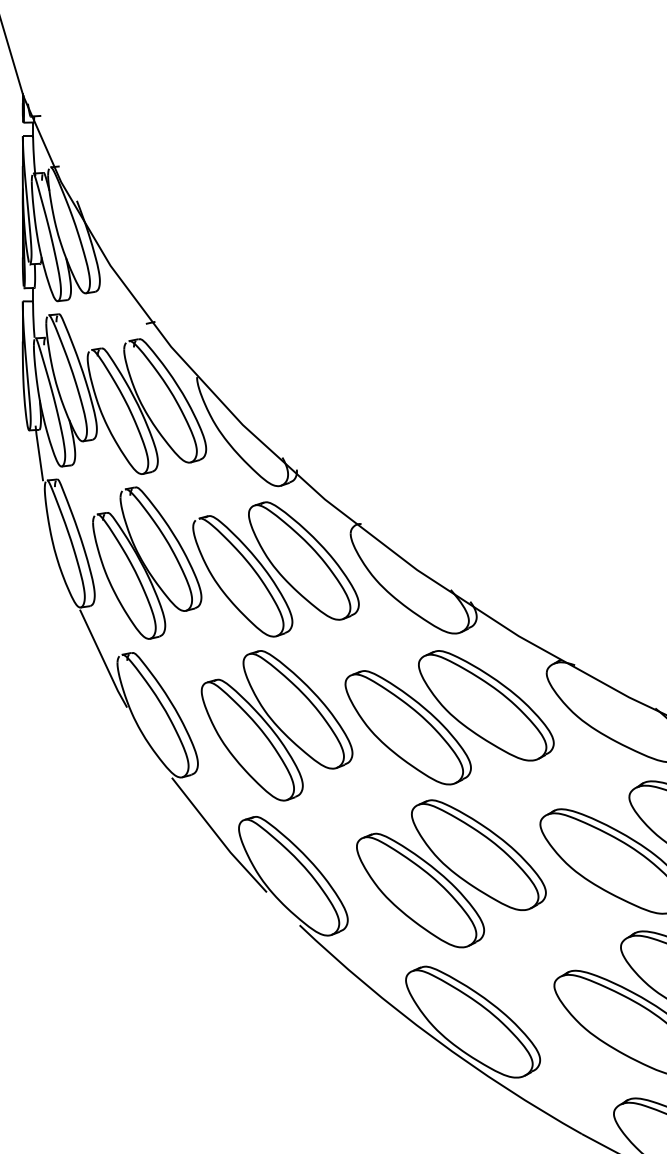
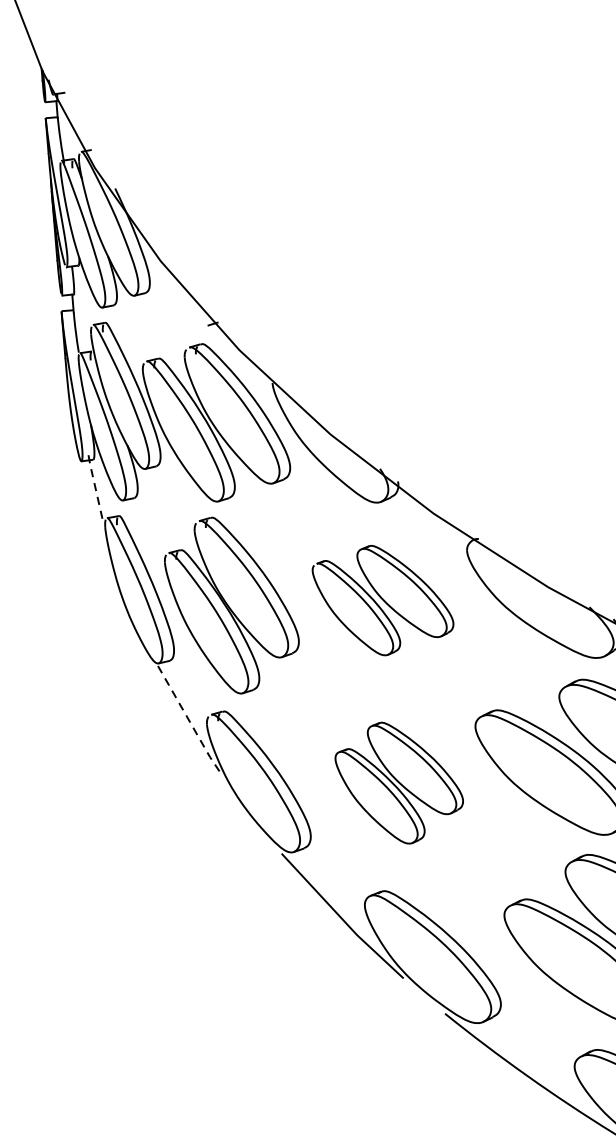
line: (39, 452) -> (95, 486), solid -> dashed
part: (275, 569) -> (382, 600), size x0.7
line: (103, 660) -> (190, 723), solid -> dashed
part: (276, 725) -> (398, 782), size x0.7

